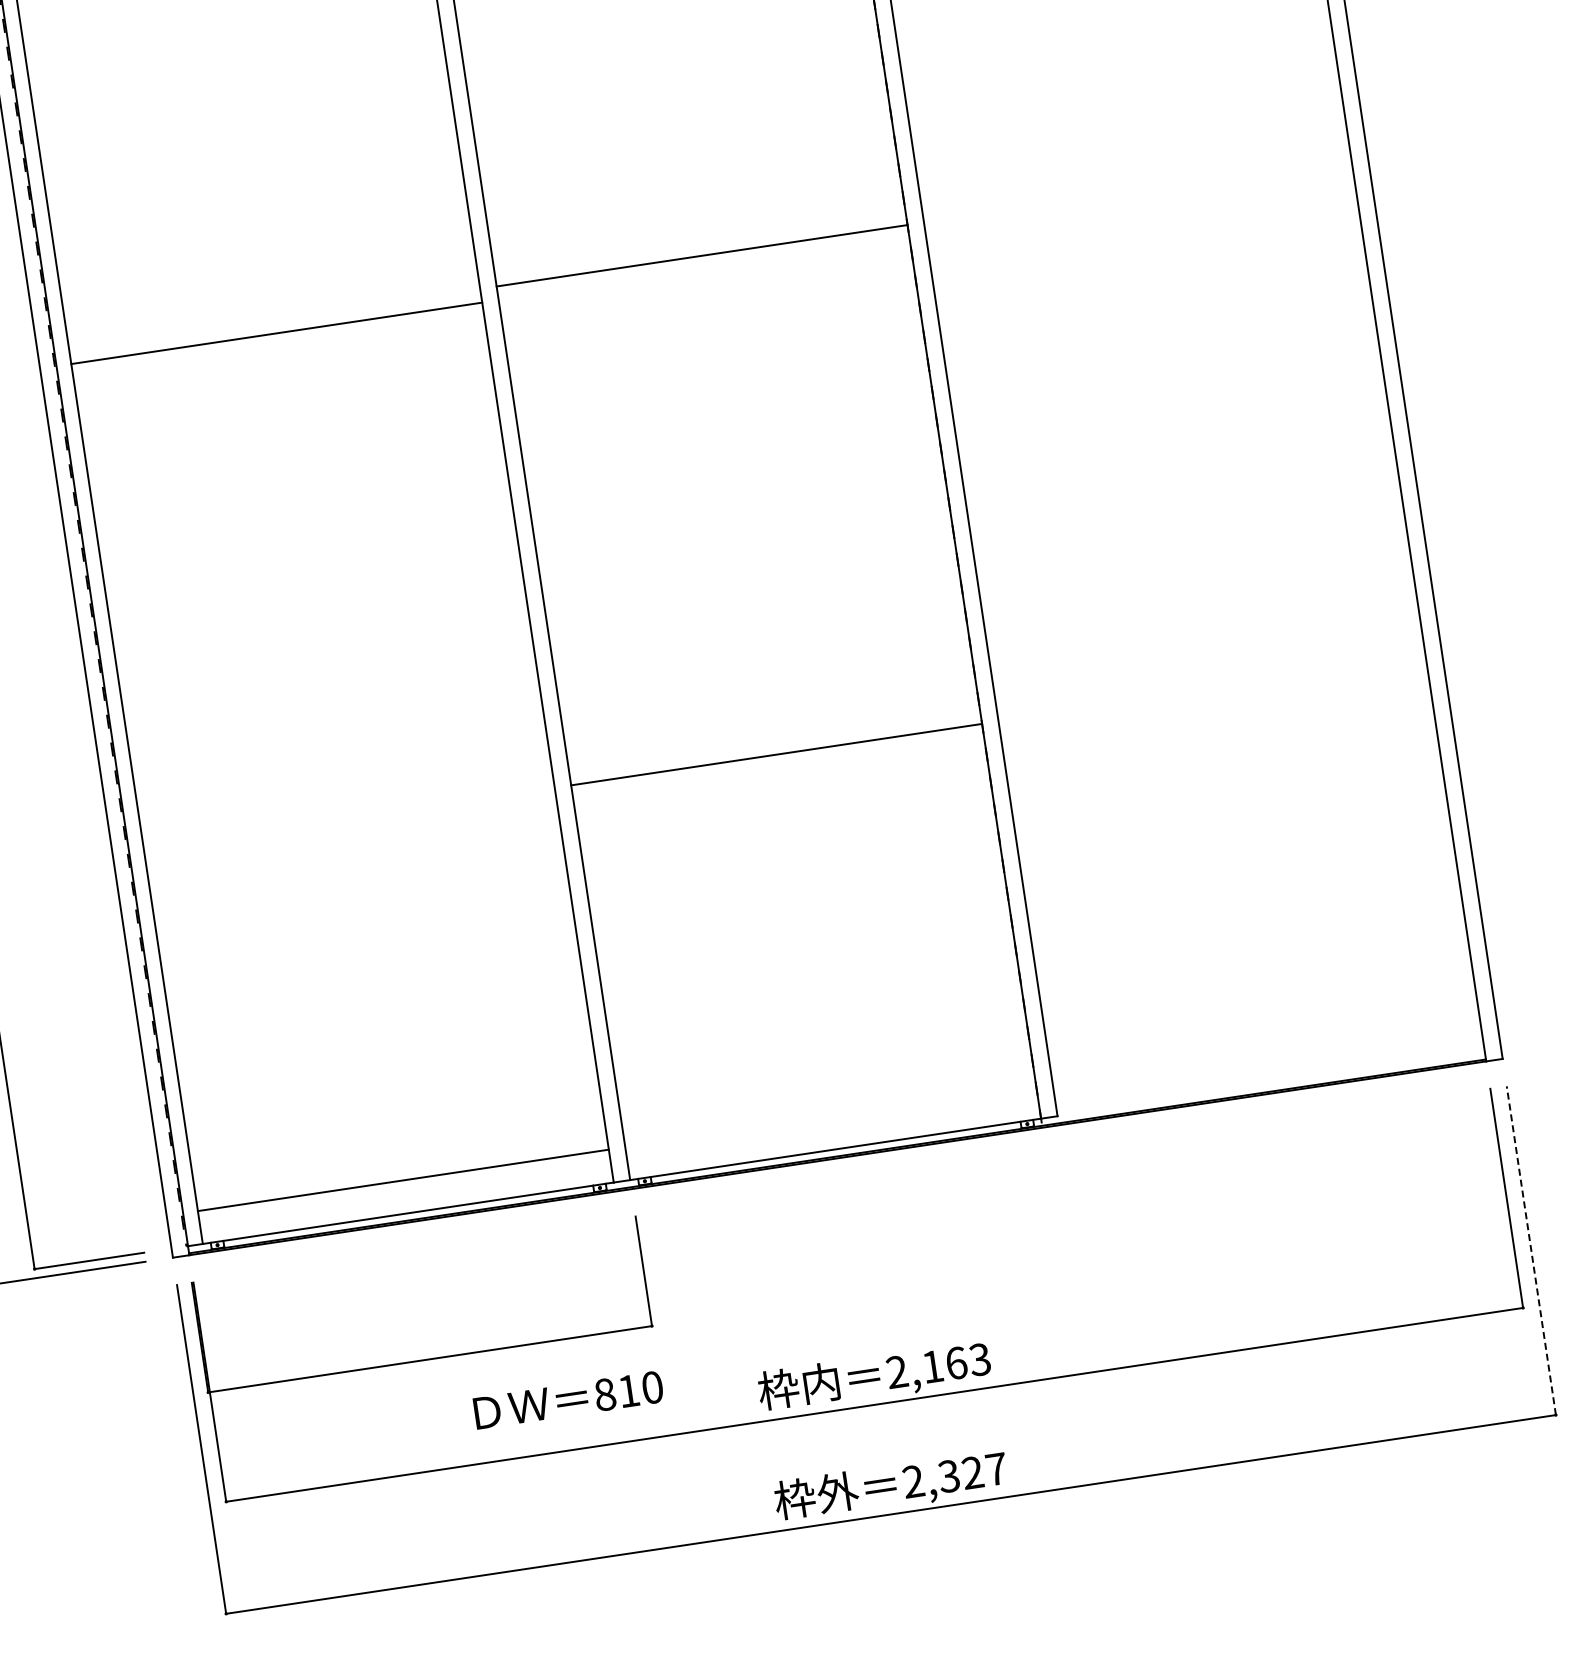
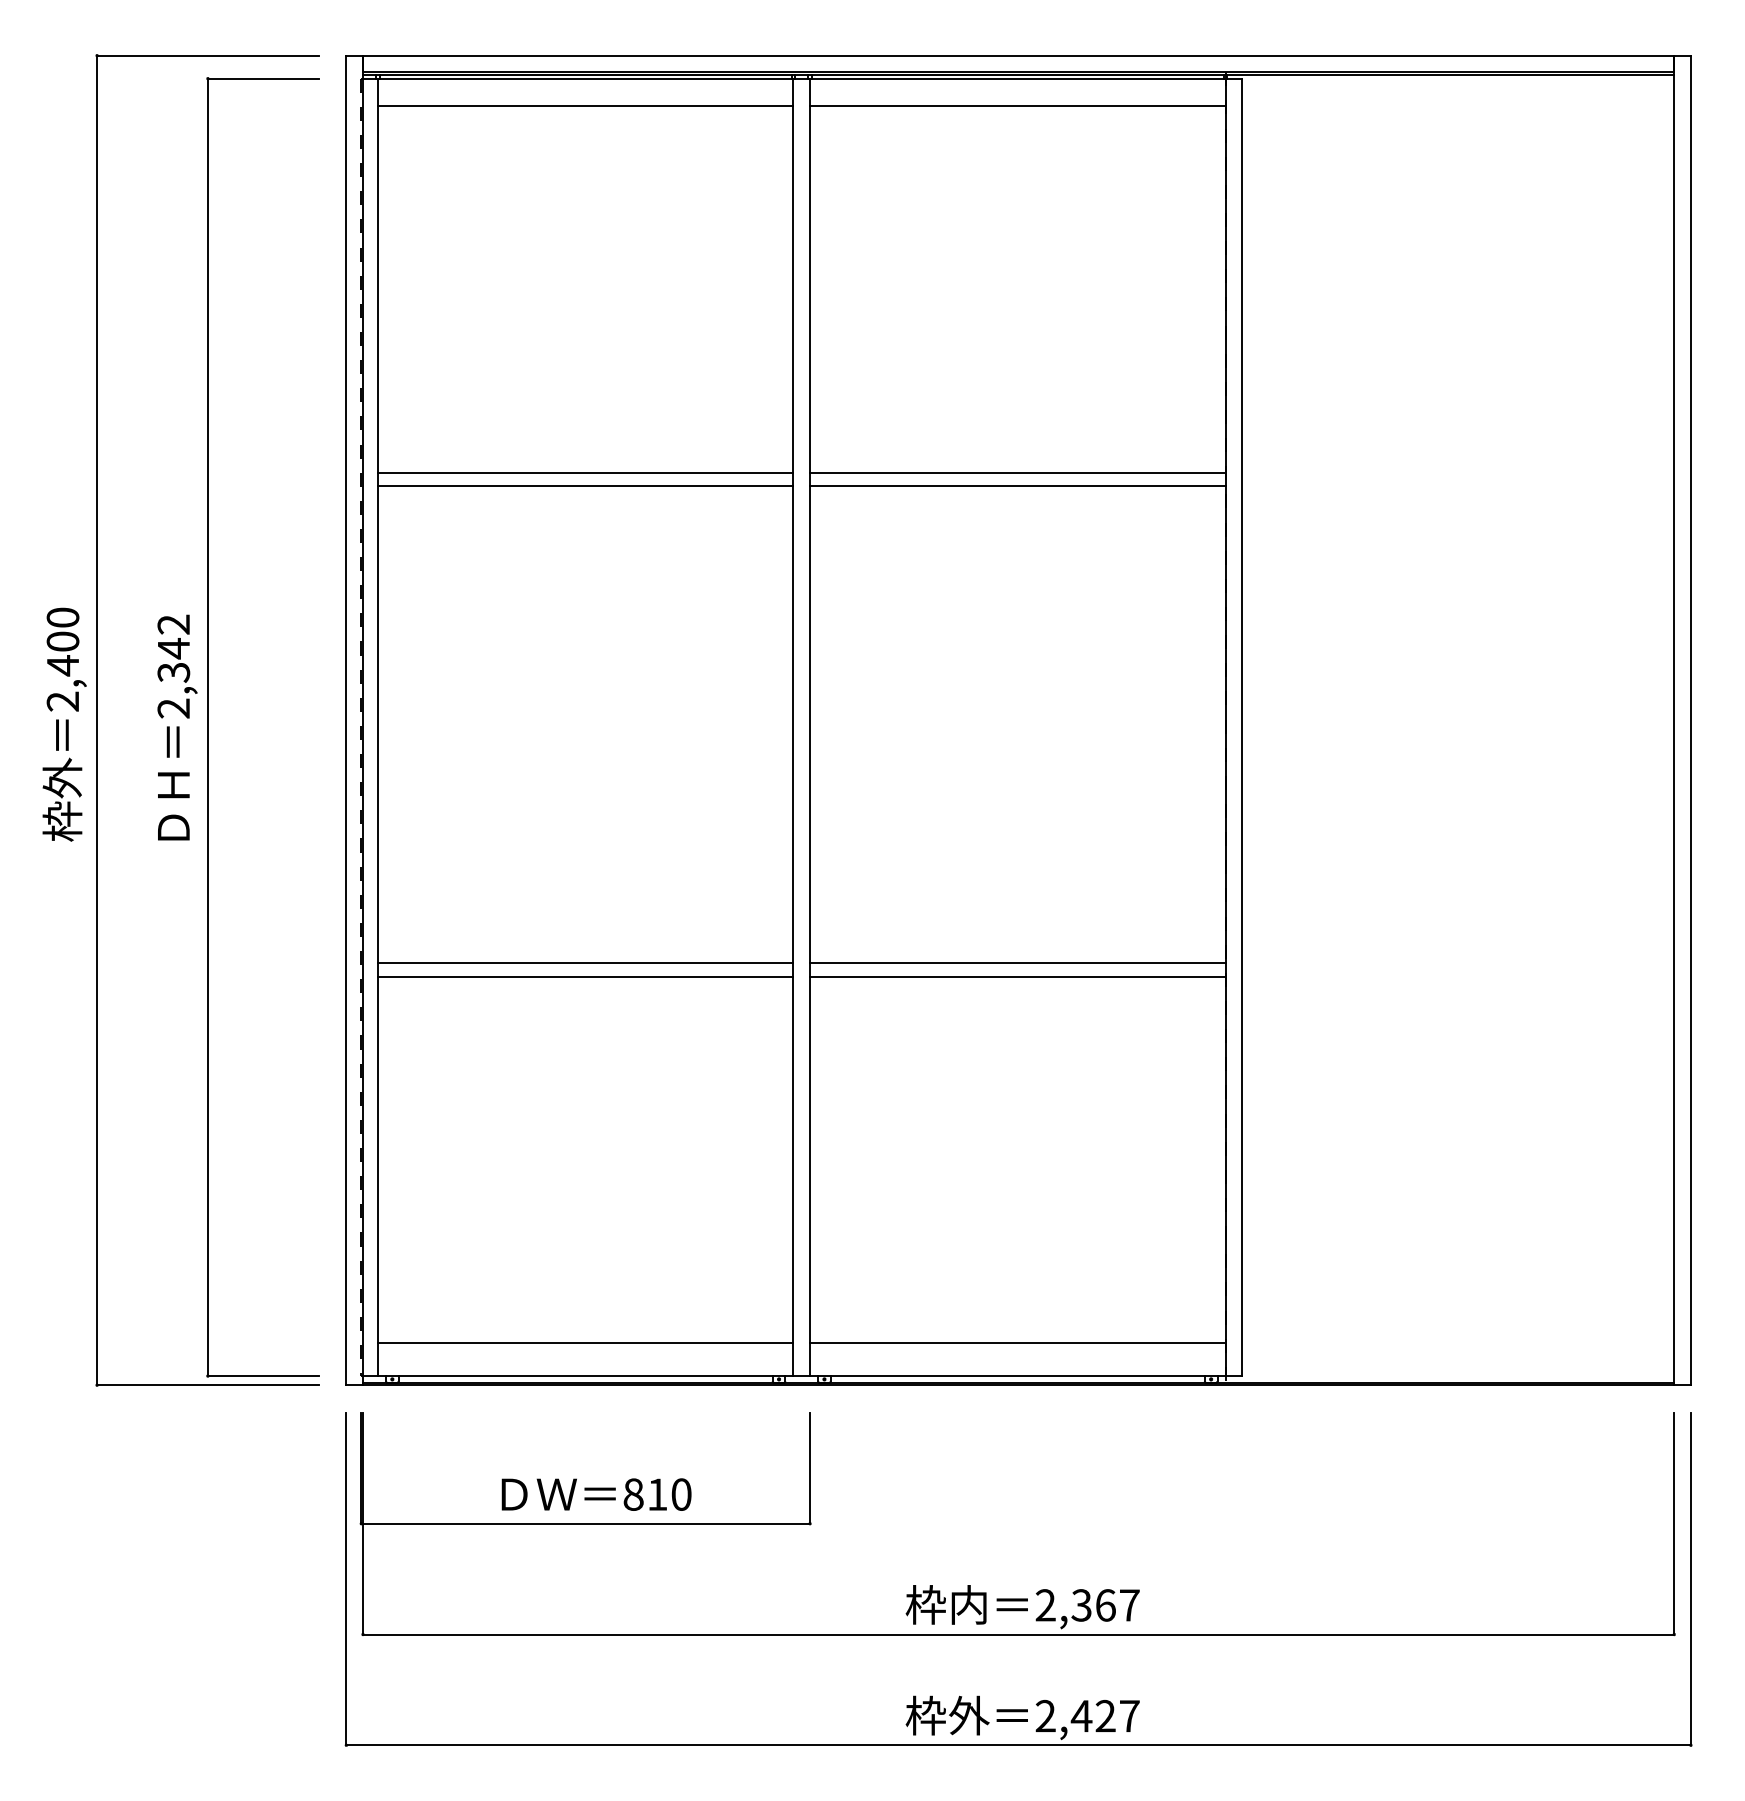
line: (703, 269) -> (1017, 486), added
line: (274, 319) -> (585, 472), added
line: (774, 741) -> (1017, 963), added
line: (347, 805) -> (585, 963), added
line: (349, 818) -> (585, 976), added
line: (830, 1116) -> (1017, 1342), added
line: (1530, 1250) -> (1690, 1578), dashed -> solid
text: (956, 1363) -> (1105, 1605), 2,163 -> 2,367
text: (568, 1400) -> (596, 1494), moved
text: (948, 1475) -> (1081, 1715), 2,327 -> 2,427

